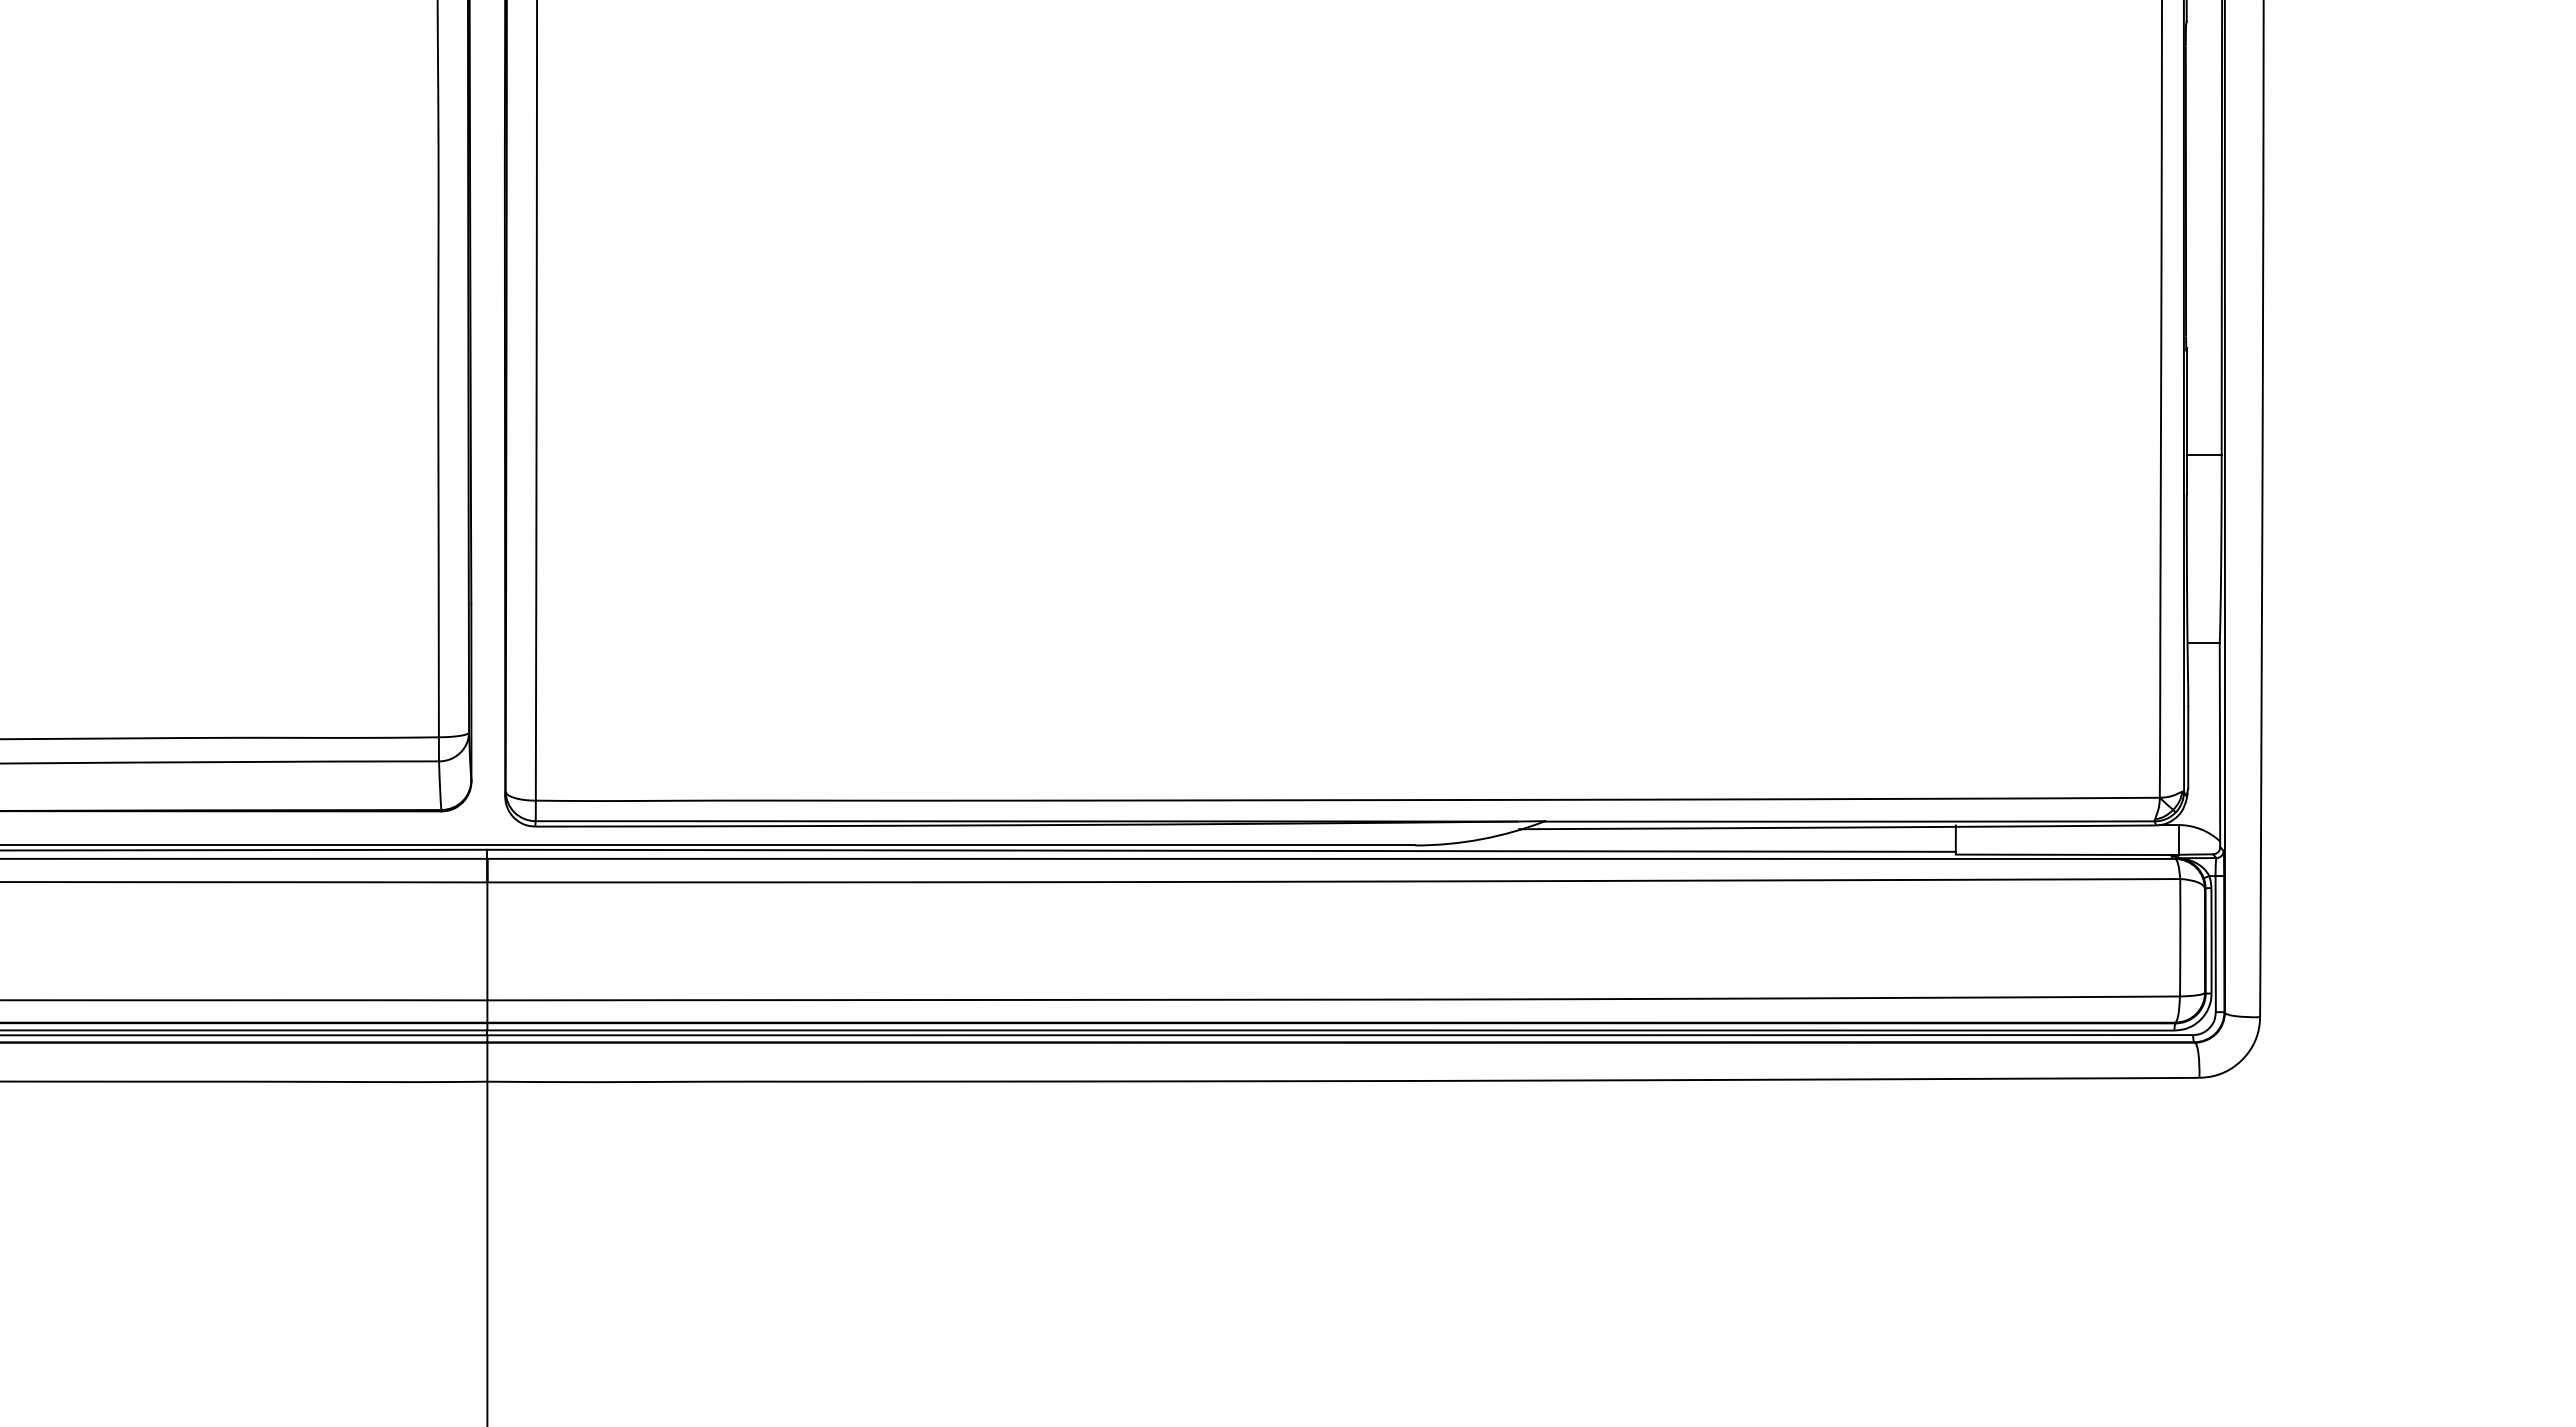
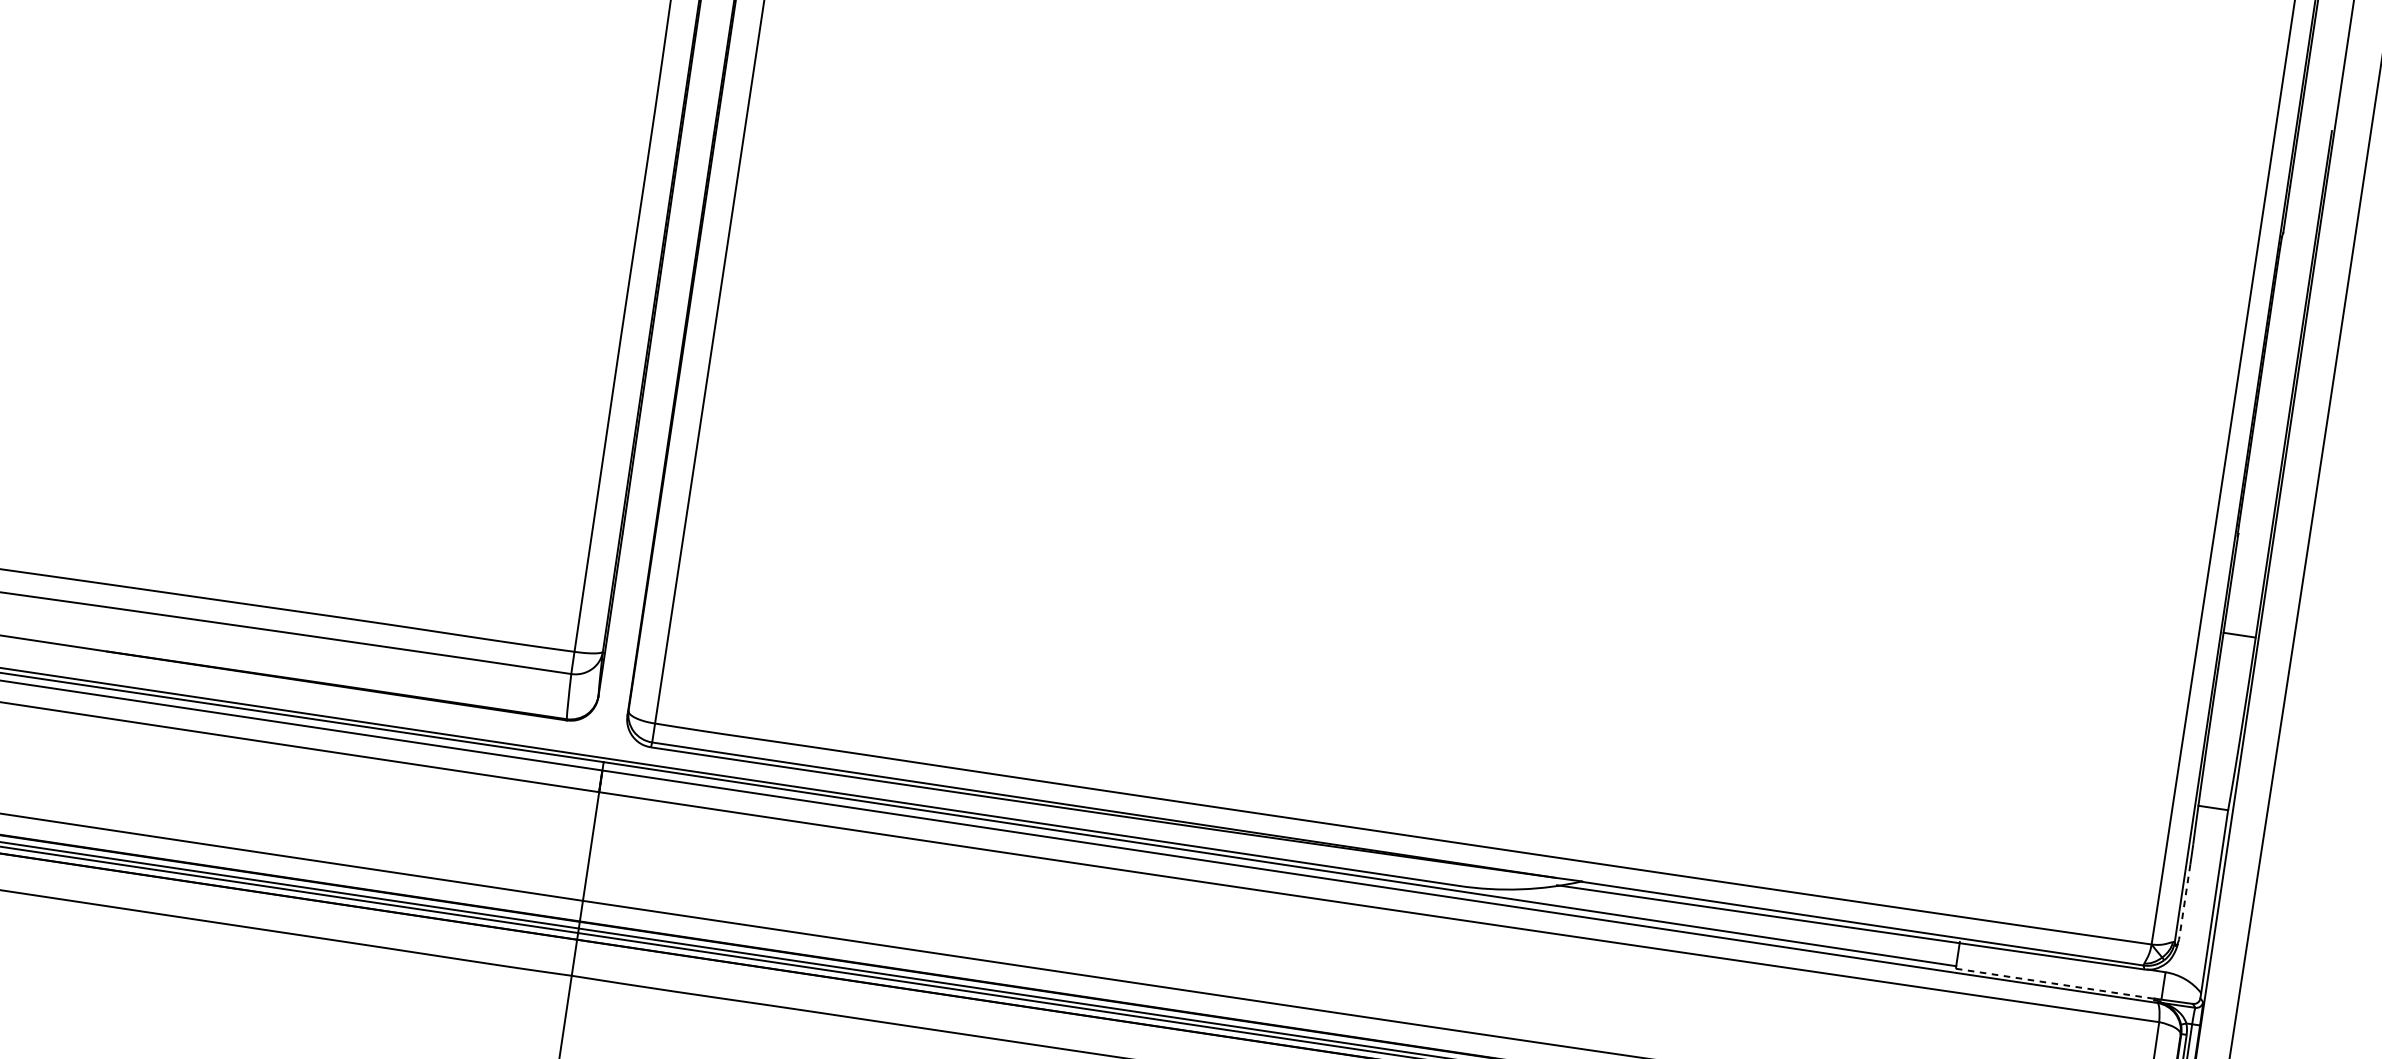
line: (2188, 747) -> (2184, 902), solid -> dashed
line: (2063, 854) -> (2055, 983), solid -> dashed

